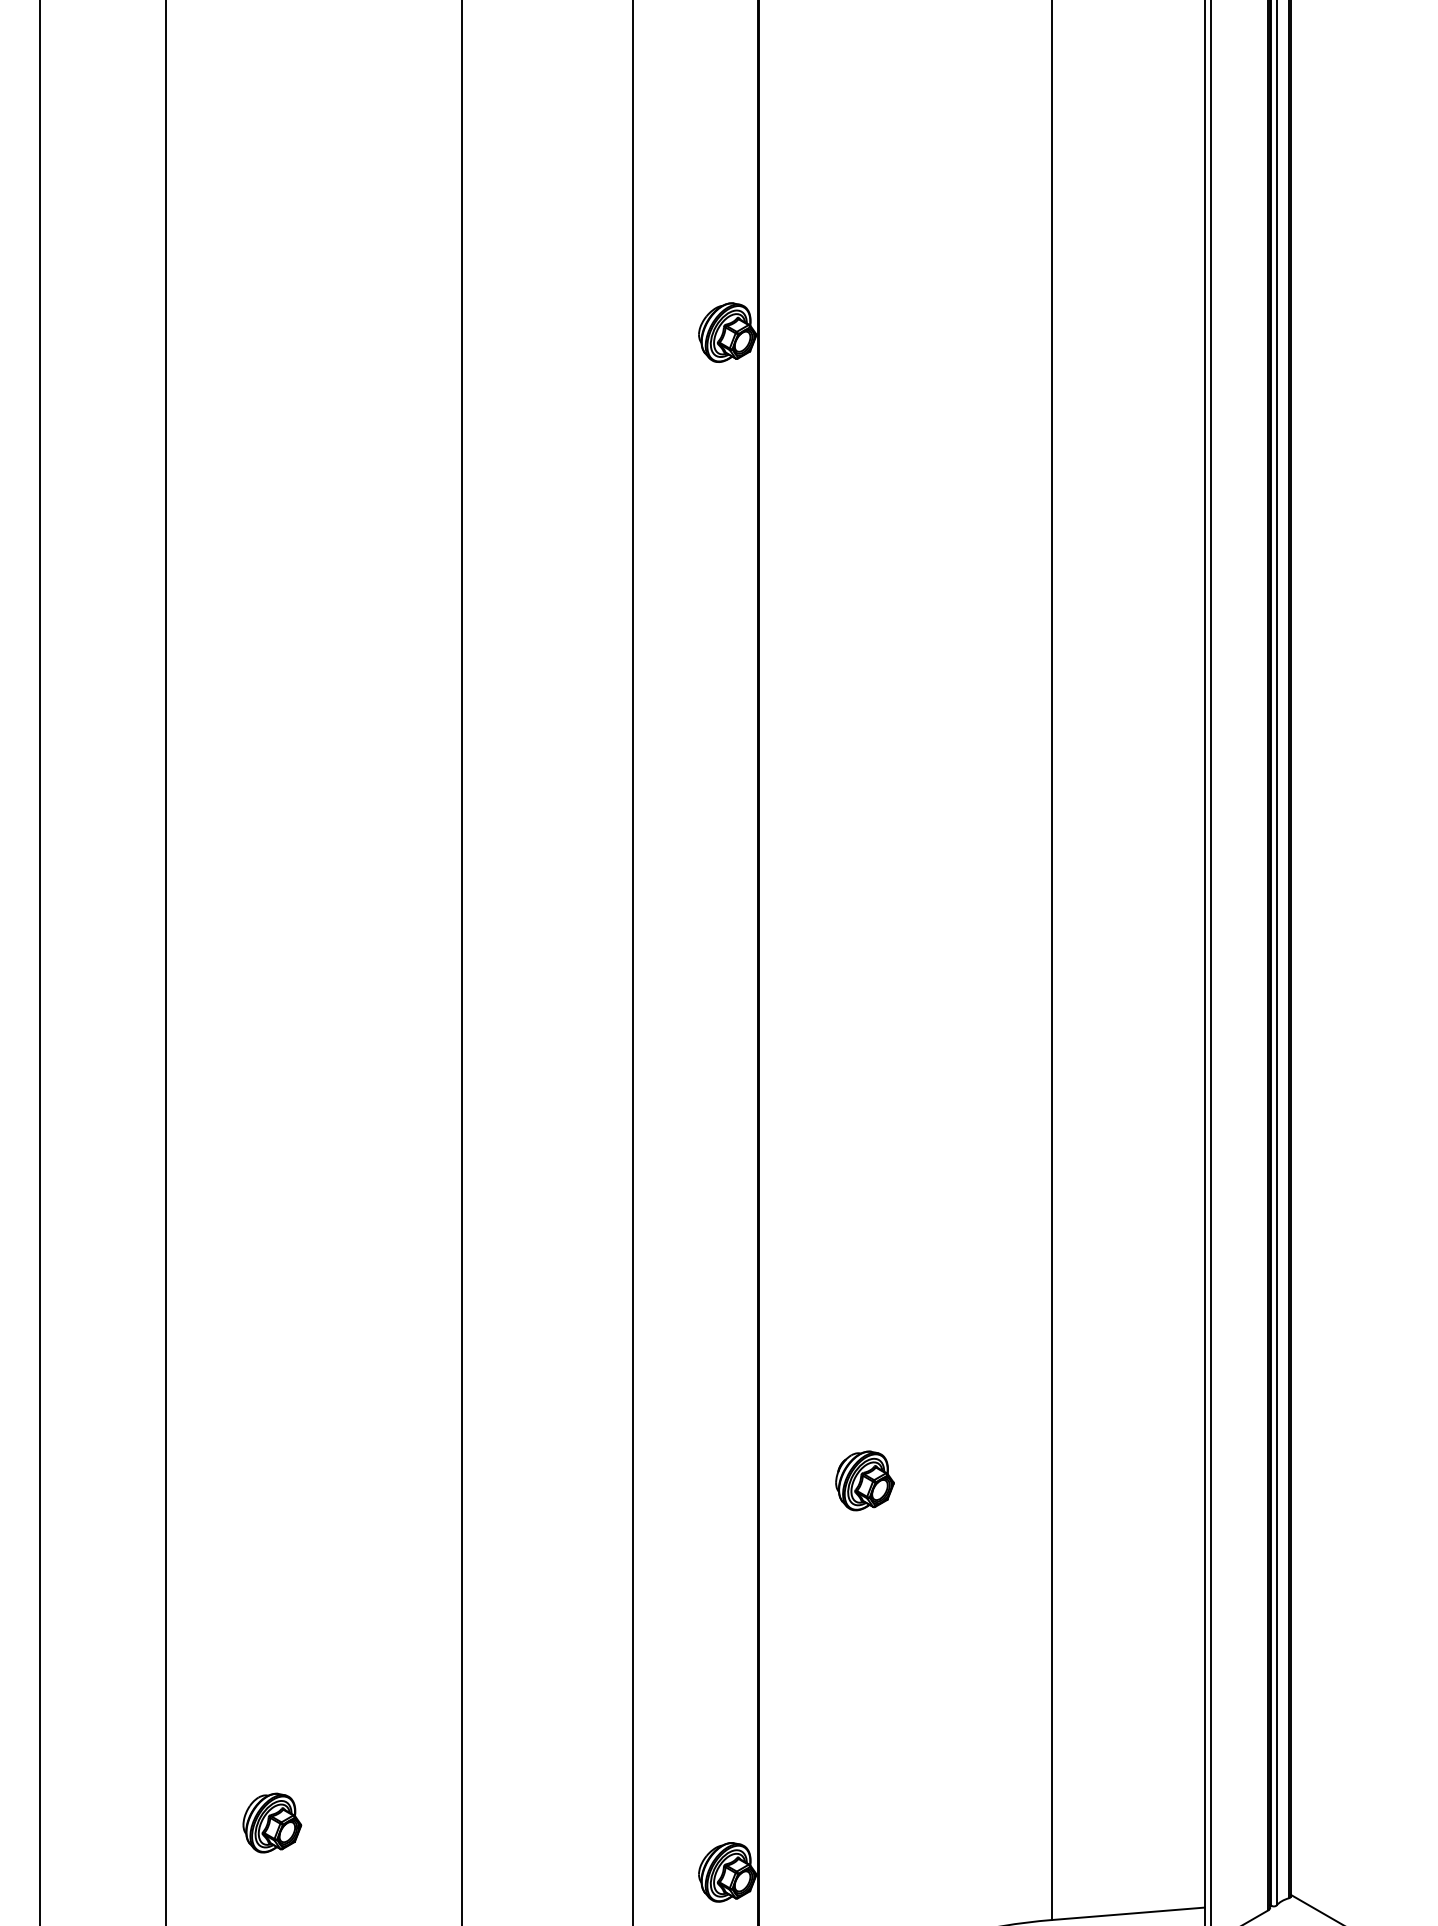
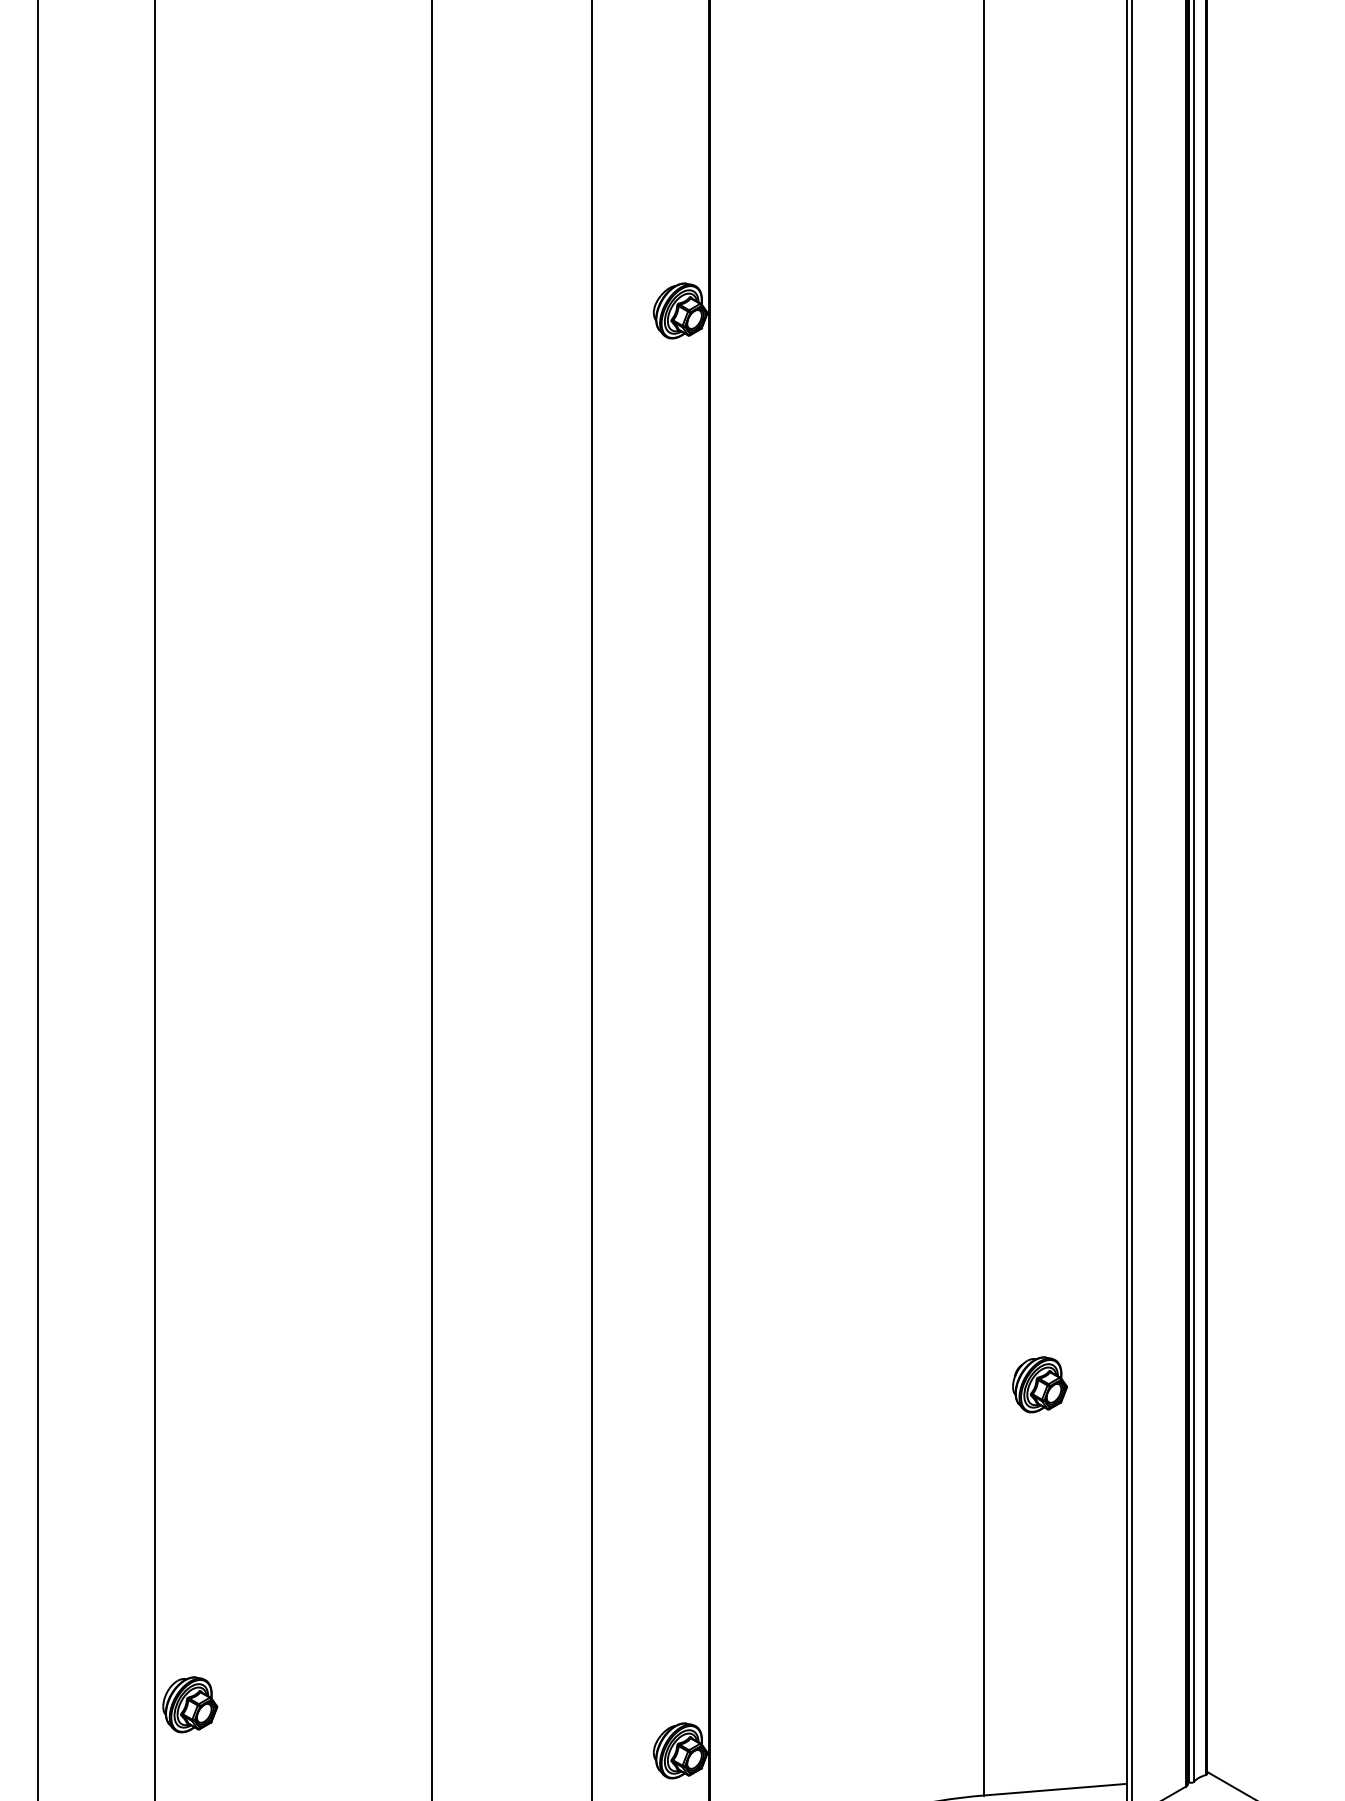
part: (864, 1480) -> (1039, 1384), moved
part: (272, 1822) -> (190, 1704), moved

